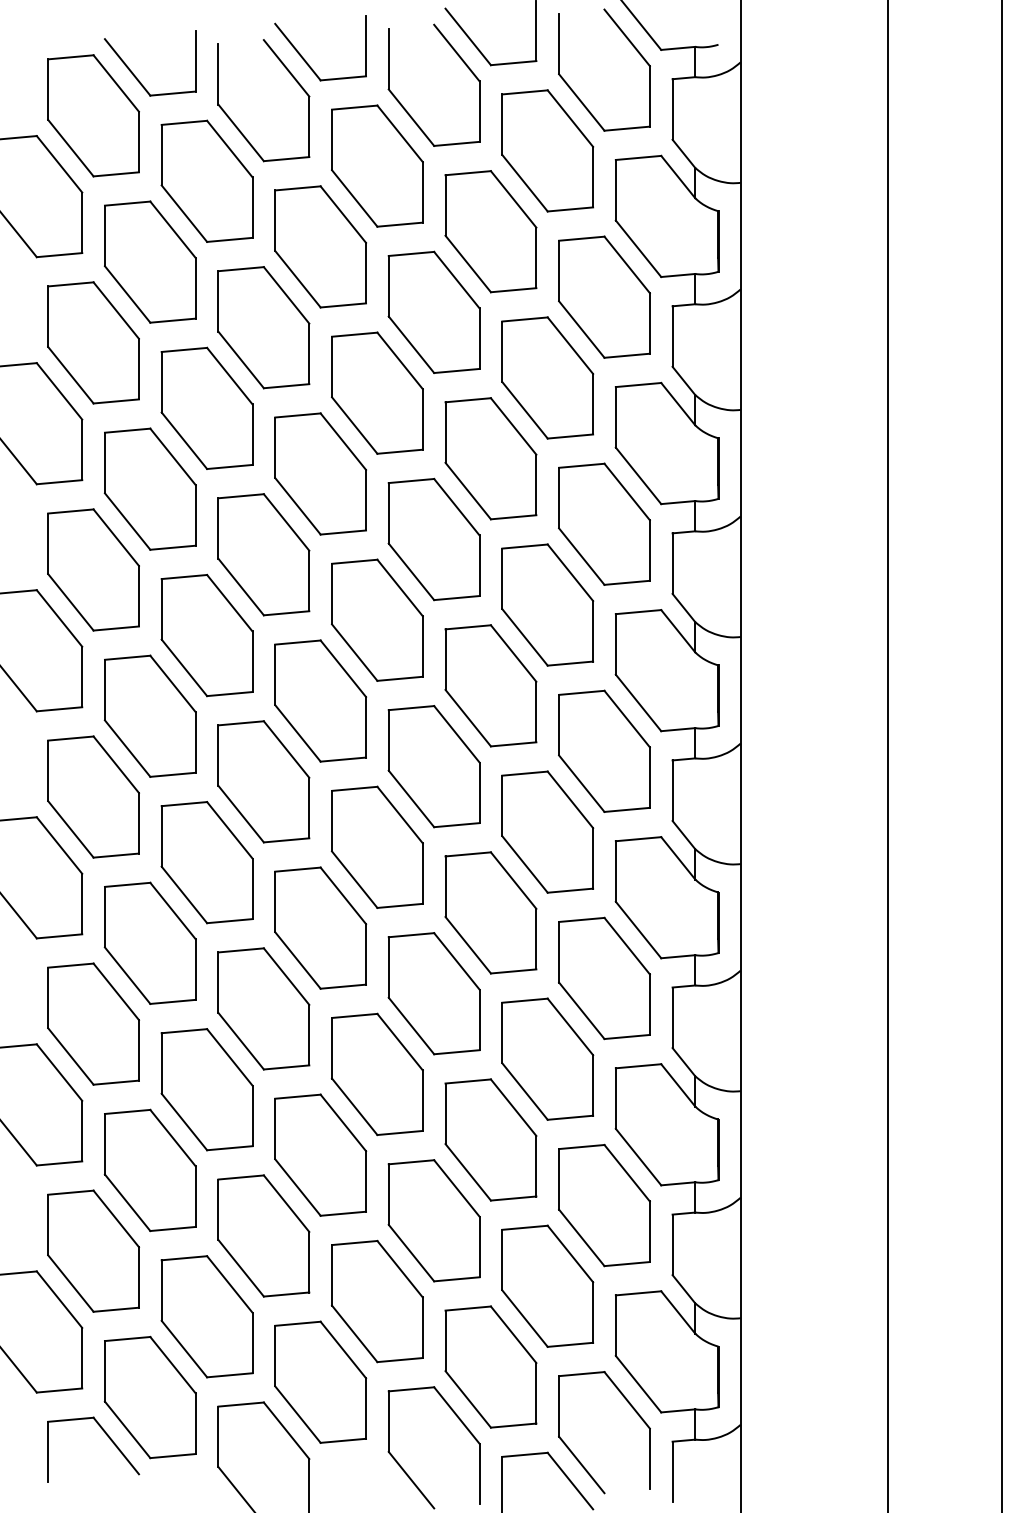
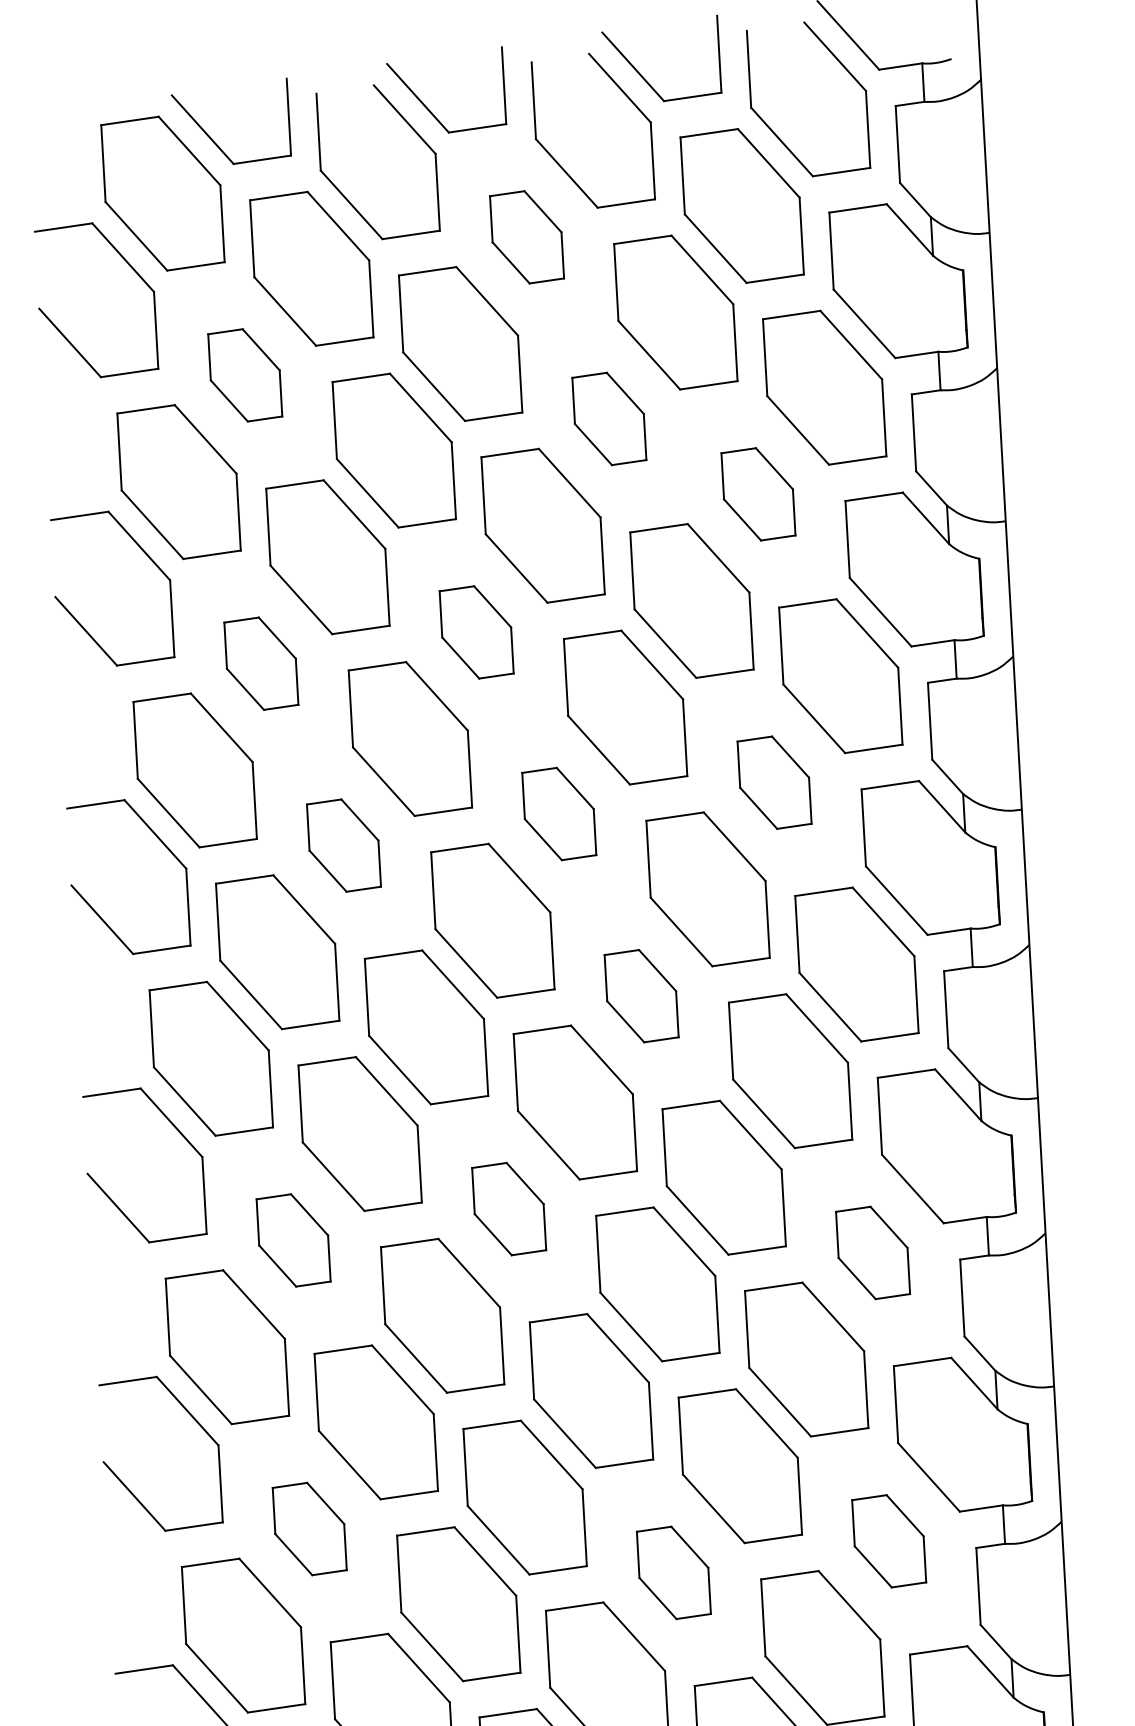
part: (377, 165) -> (527, 236), size x0.6
part: (149, 261) -> (244, 374), size x0.6
part: (433, 311) -> (608, 418), size x0.6
part: (547, 377) -> (758, 493), size x0.6
part: (320, 473) -> (476, 631), size x0.6
part: (149, 488) -> (260, 662), size x0.6
part: (547, 604) -> (774, 782), size x0.6
part: (377, 619) -> (559, 813), size x0.6
part: (206, 635) -> (343, 845), size x0.6
part: (433, 766) -> (640, 995), size x0.6
part: (320, 927) -> (508, 1208), size x0.6
part: (149, 942) -> (292, 1239), size x0.6
part: (604, 978) -> (873, 1252), size x0.6
part: (149, 1170) -> (308, 1529), size x0.6
part: (604, 1205) -> (889, 1541), size x0.6
part: (433, 1220) -> (673, 1572), size x0.6

